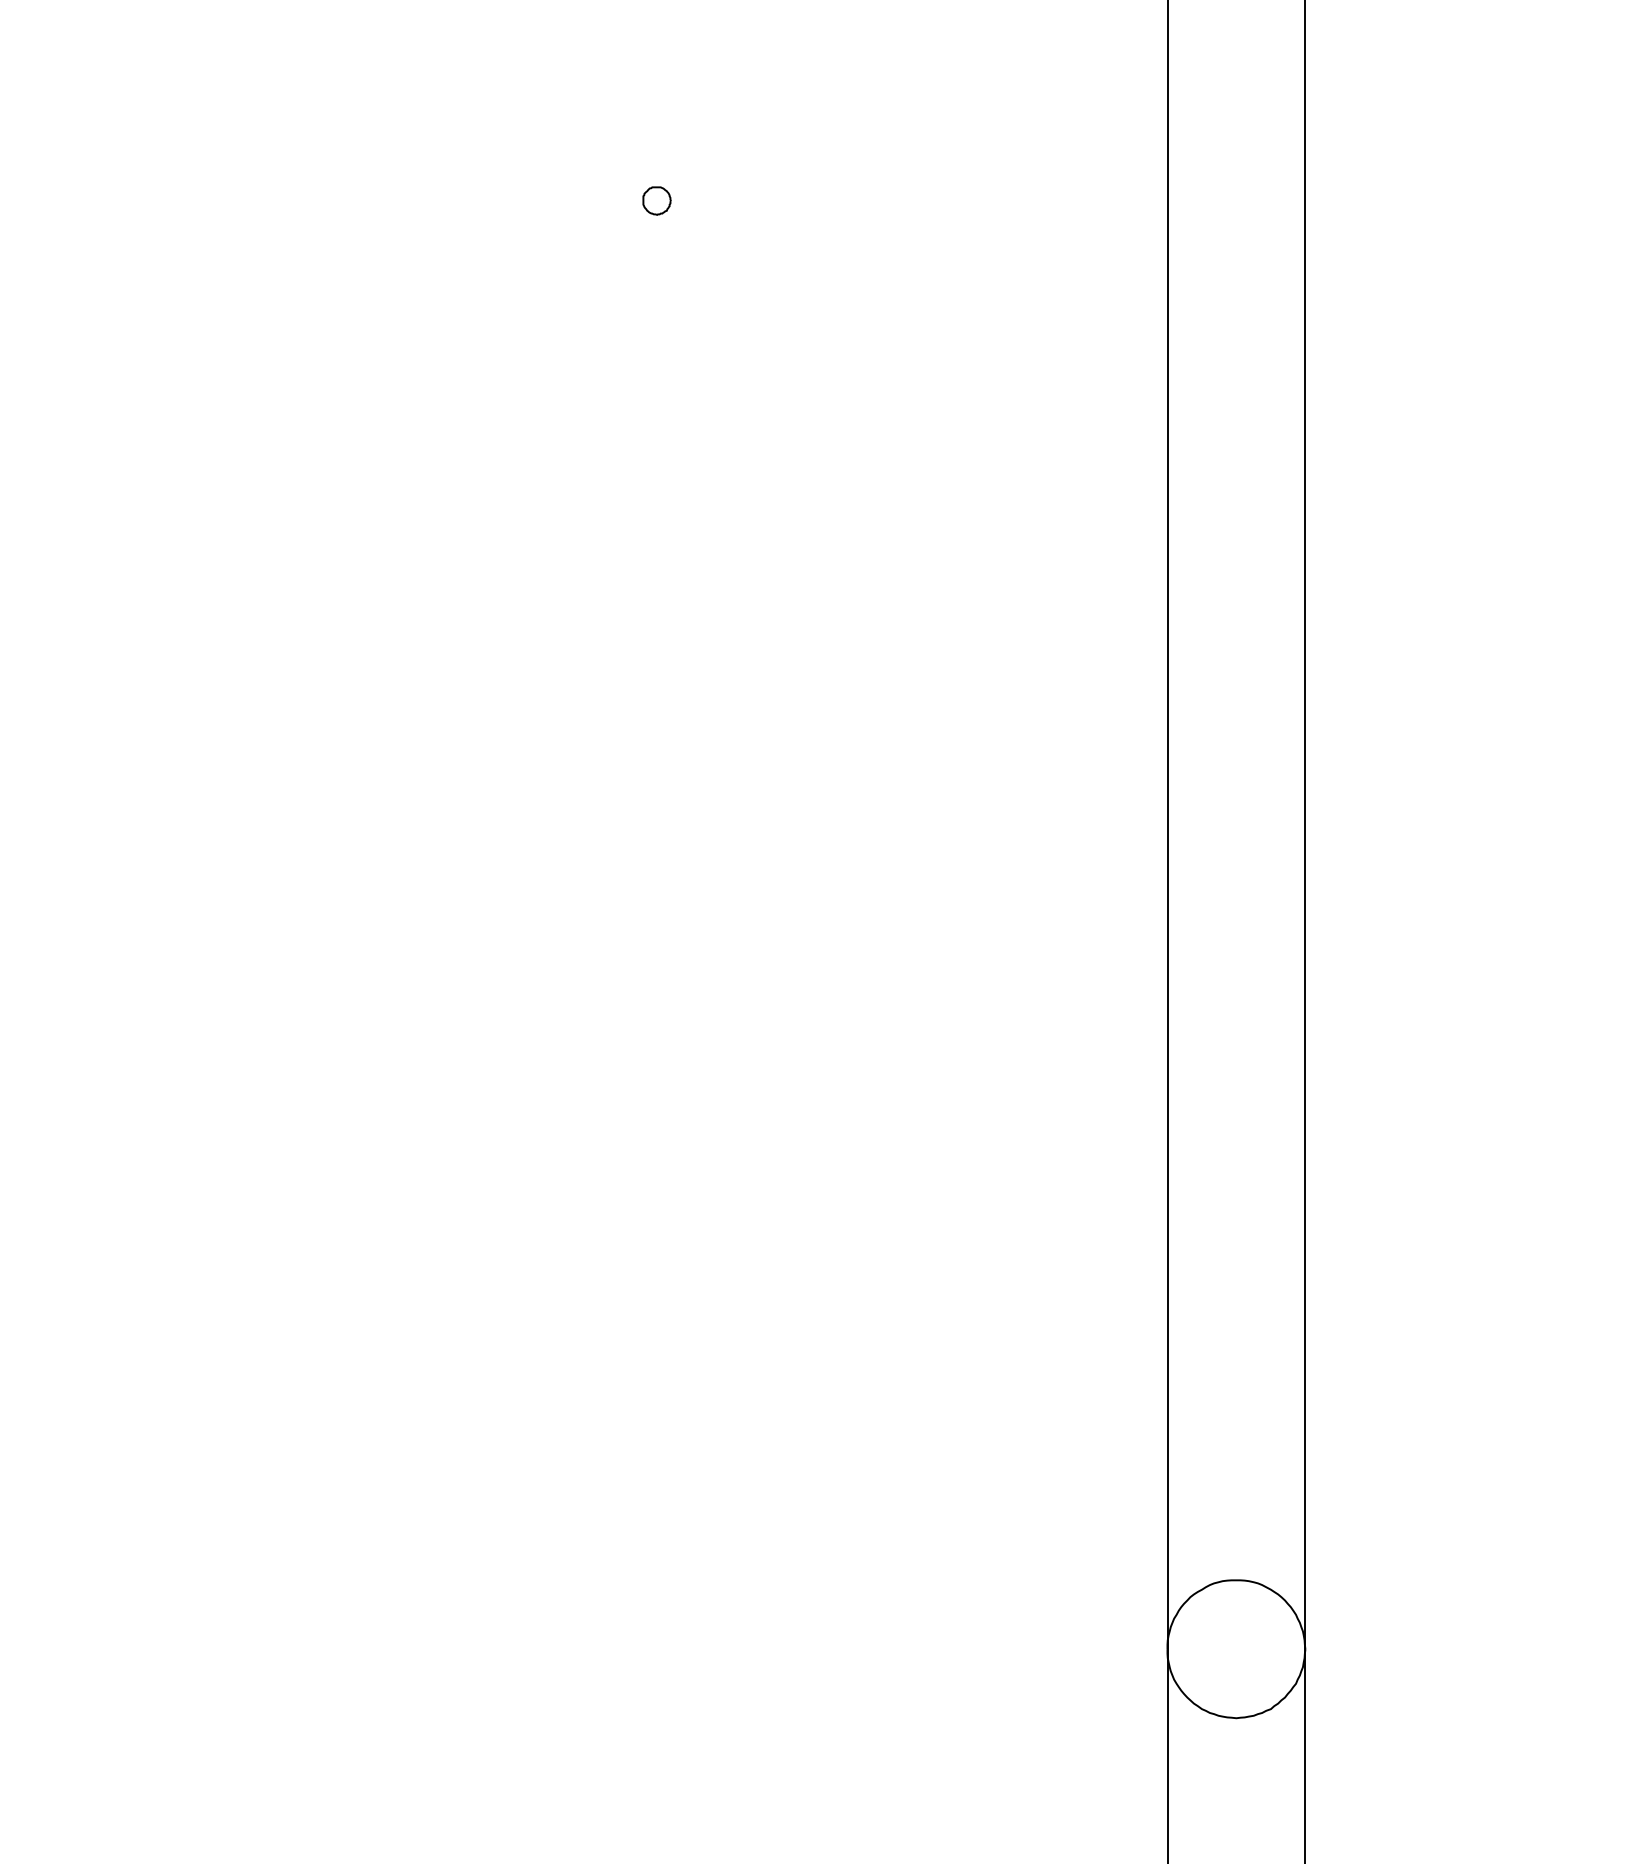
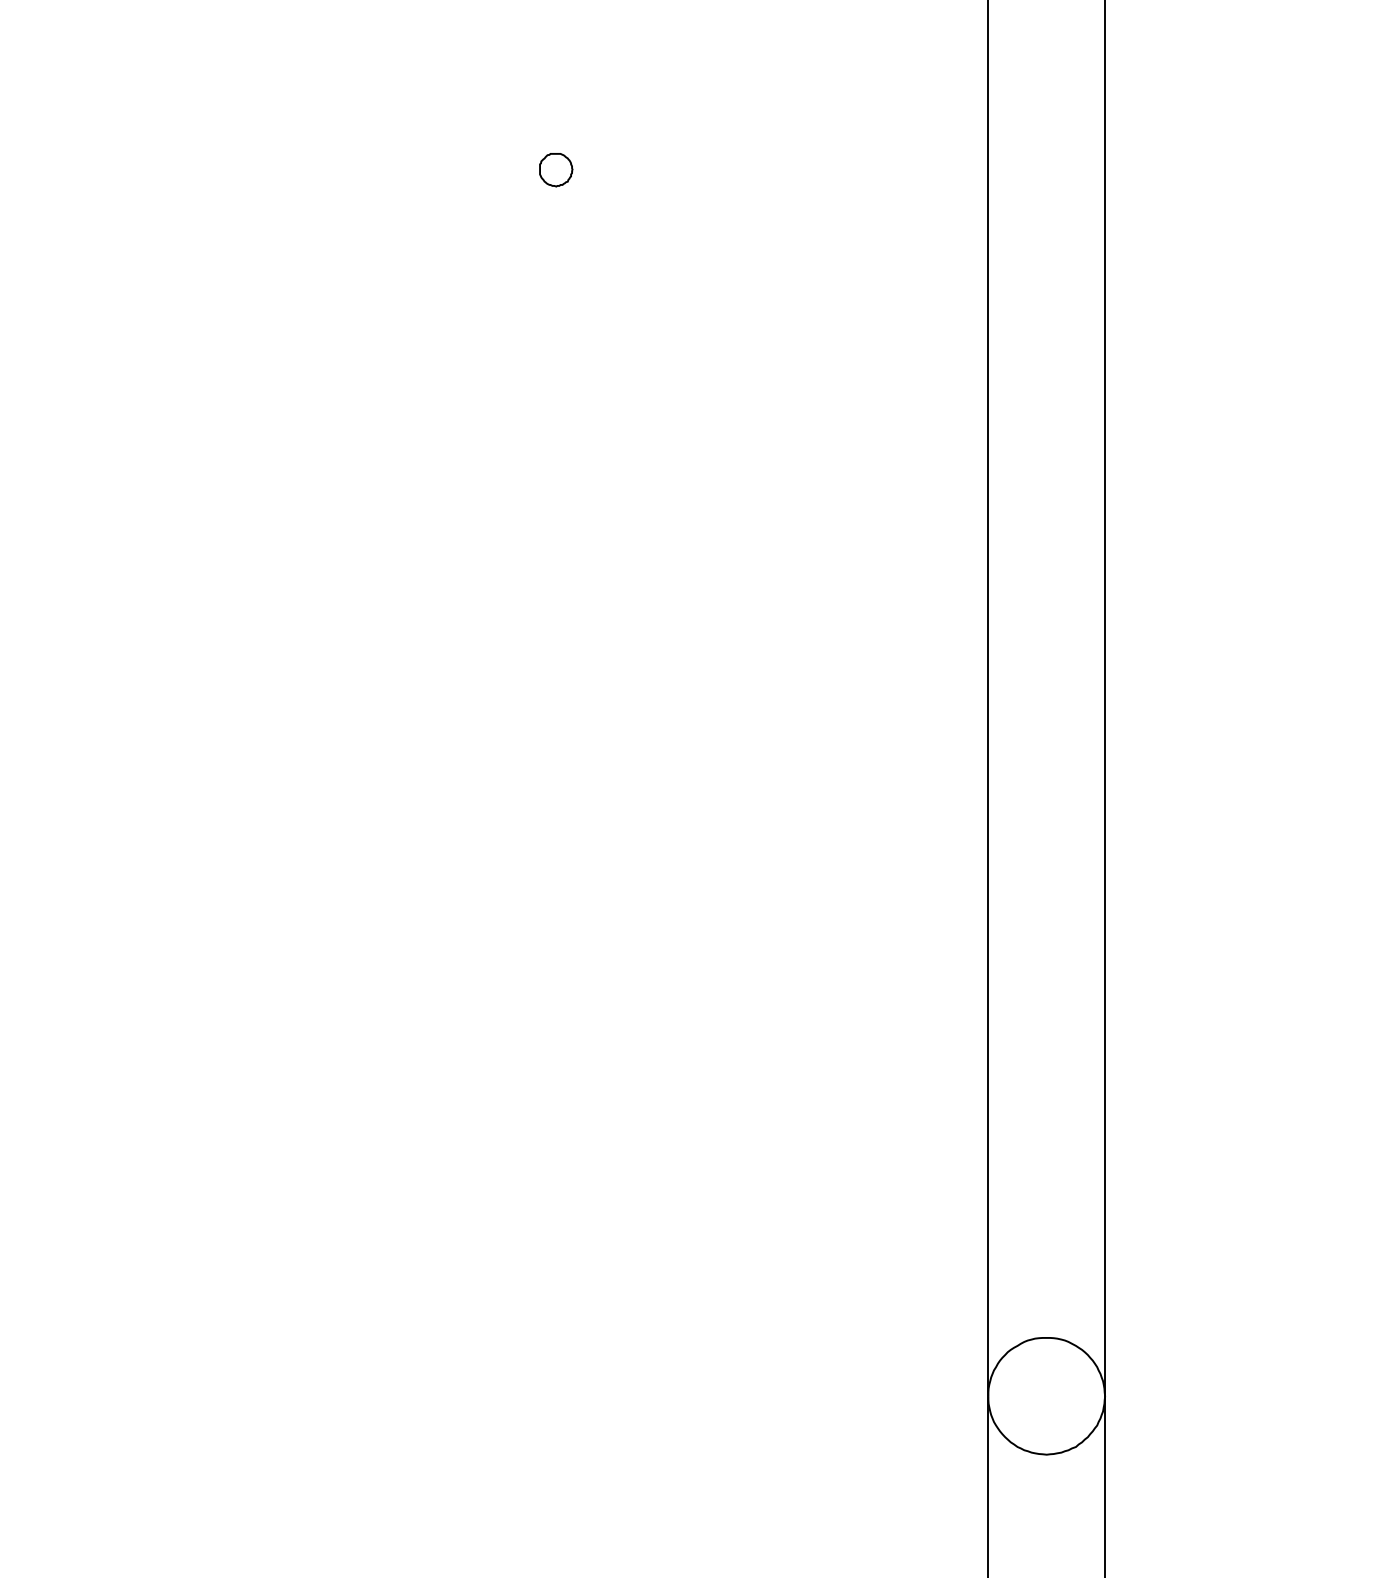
part: (656, 200) -> (555, 169), size x1.4

